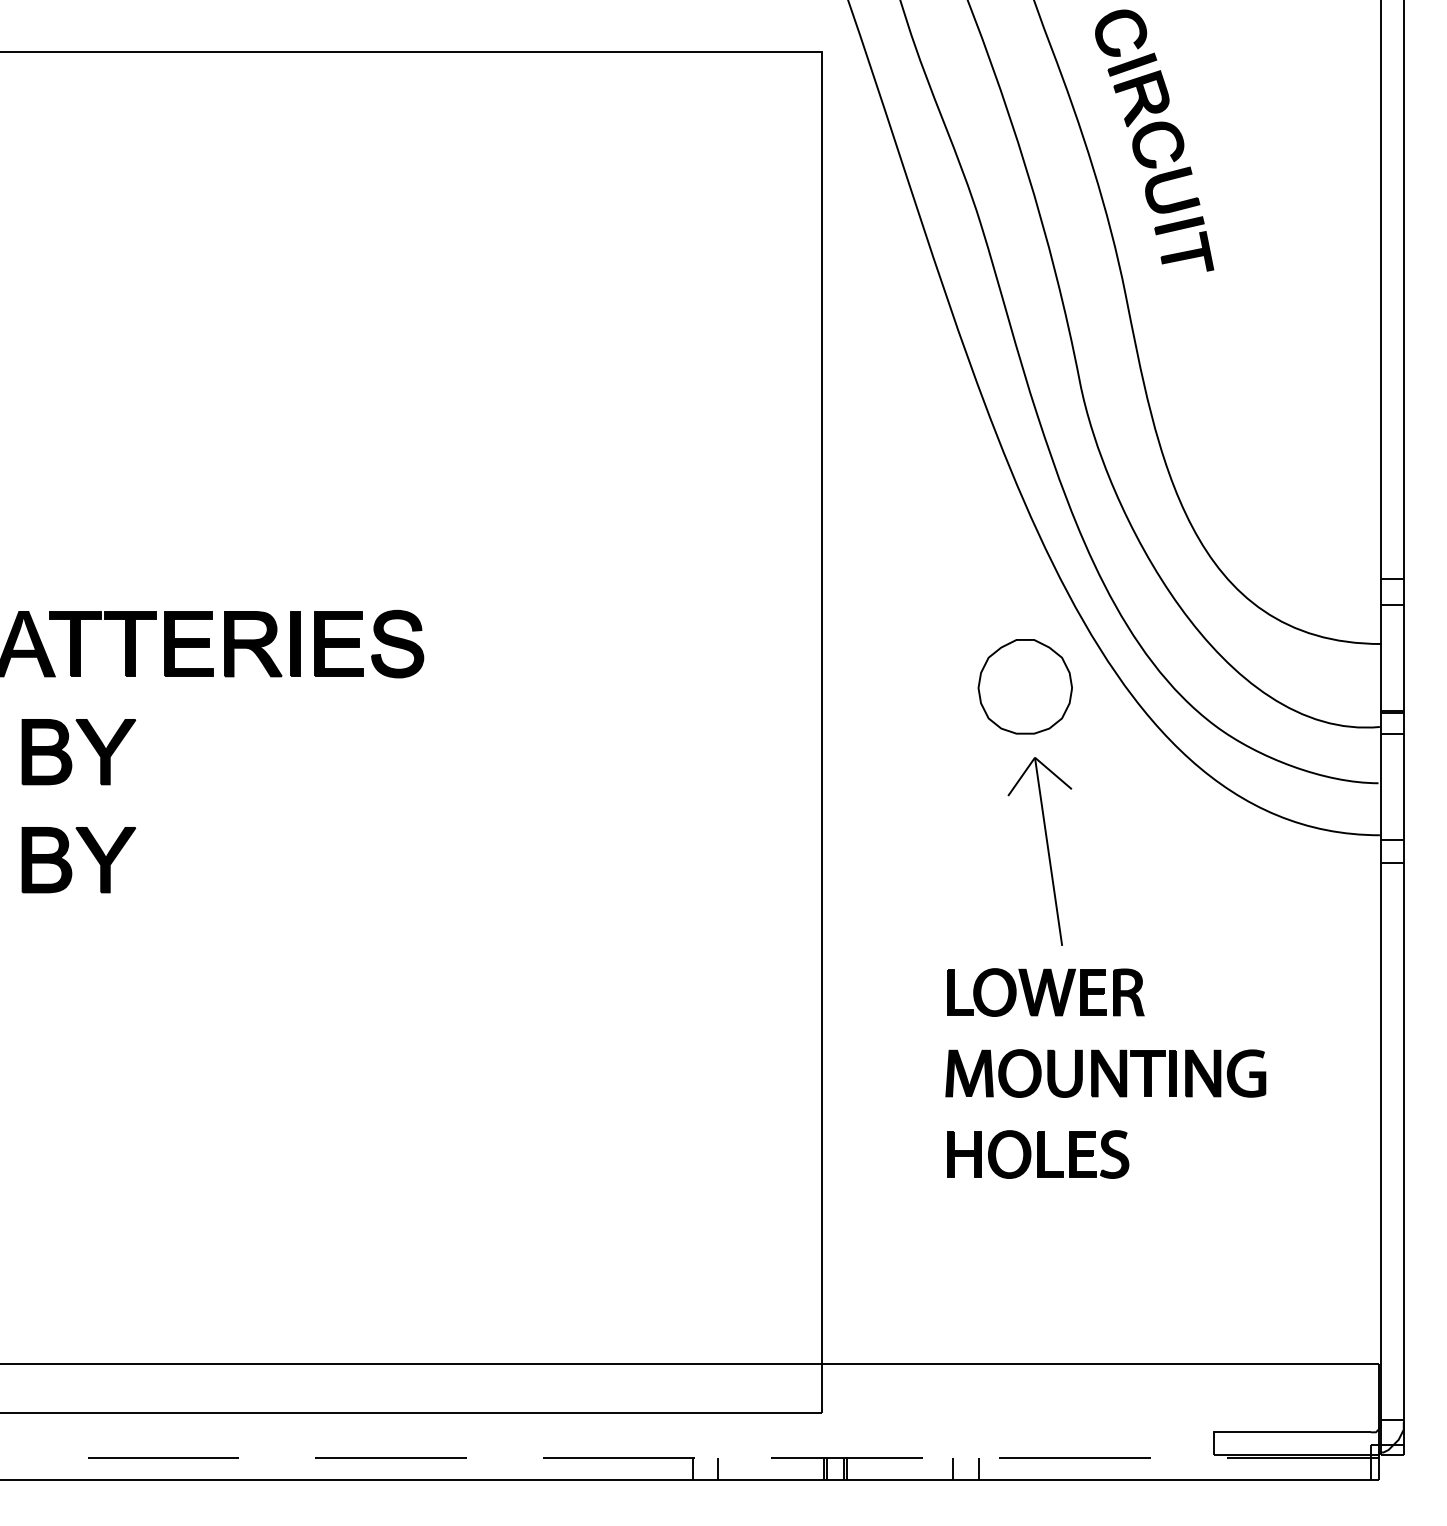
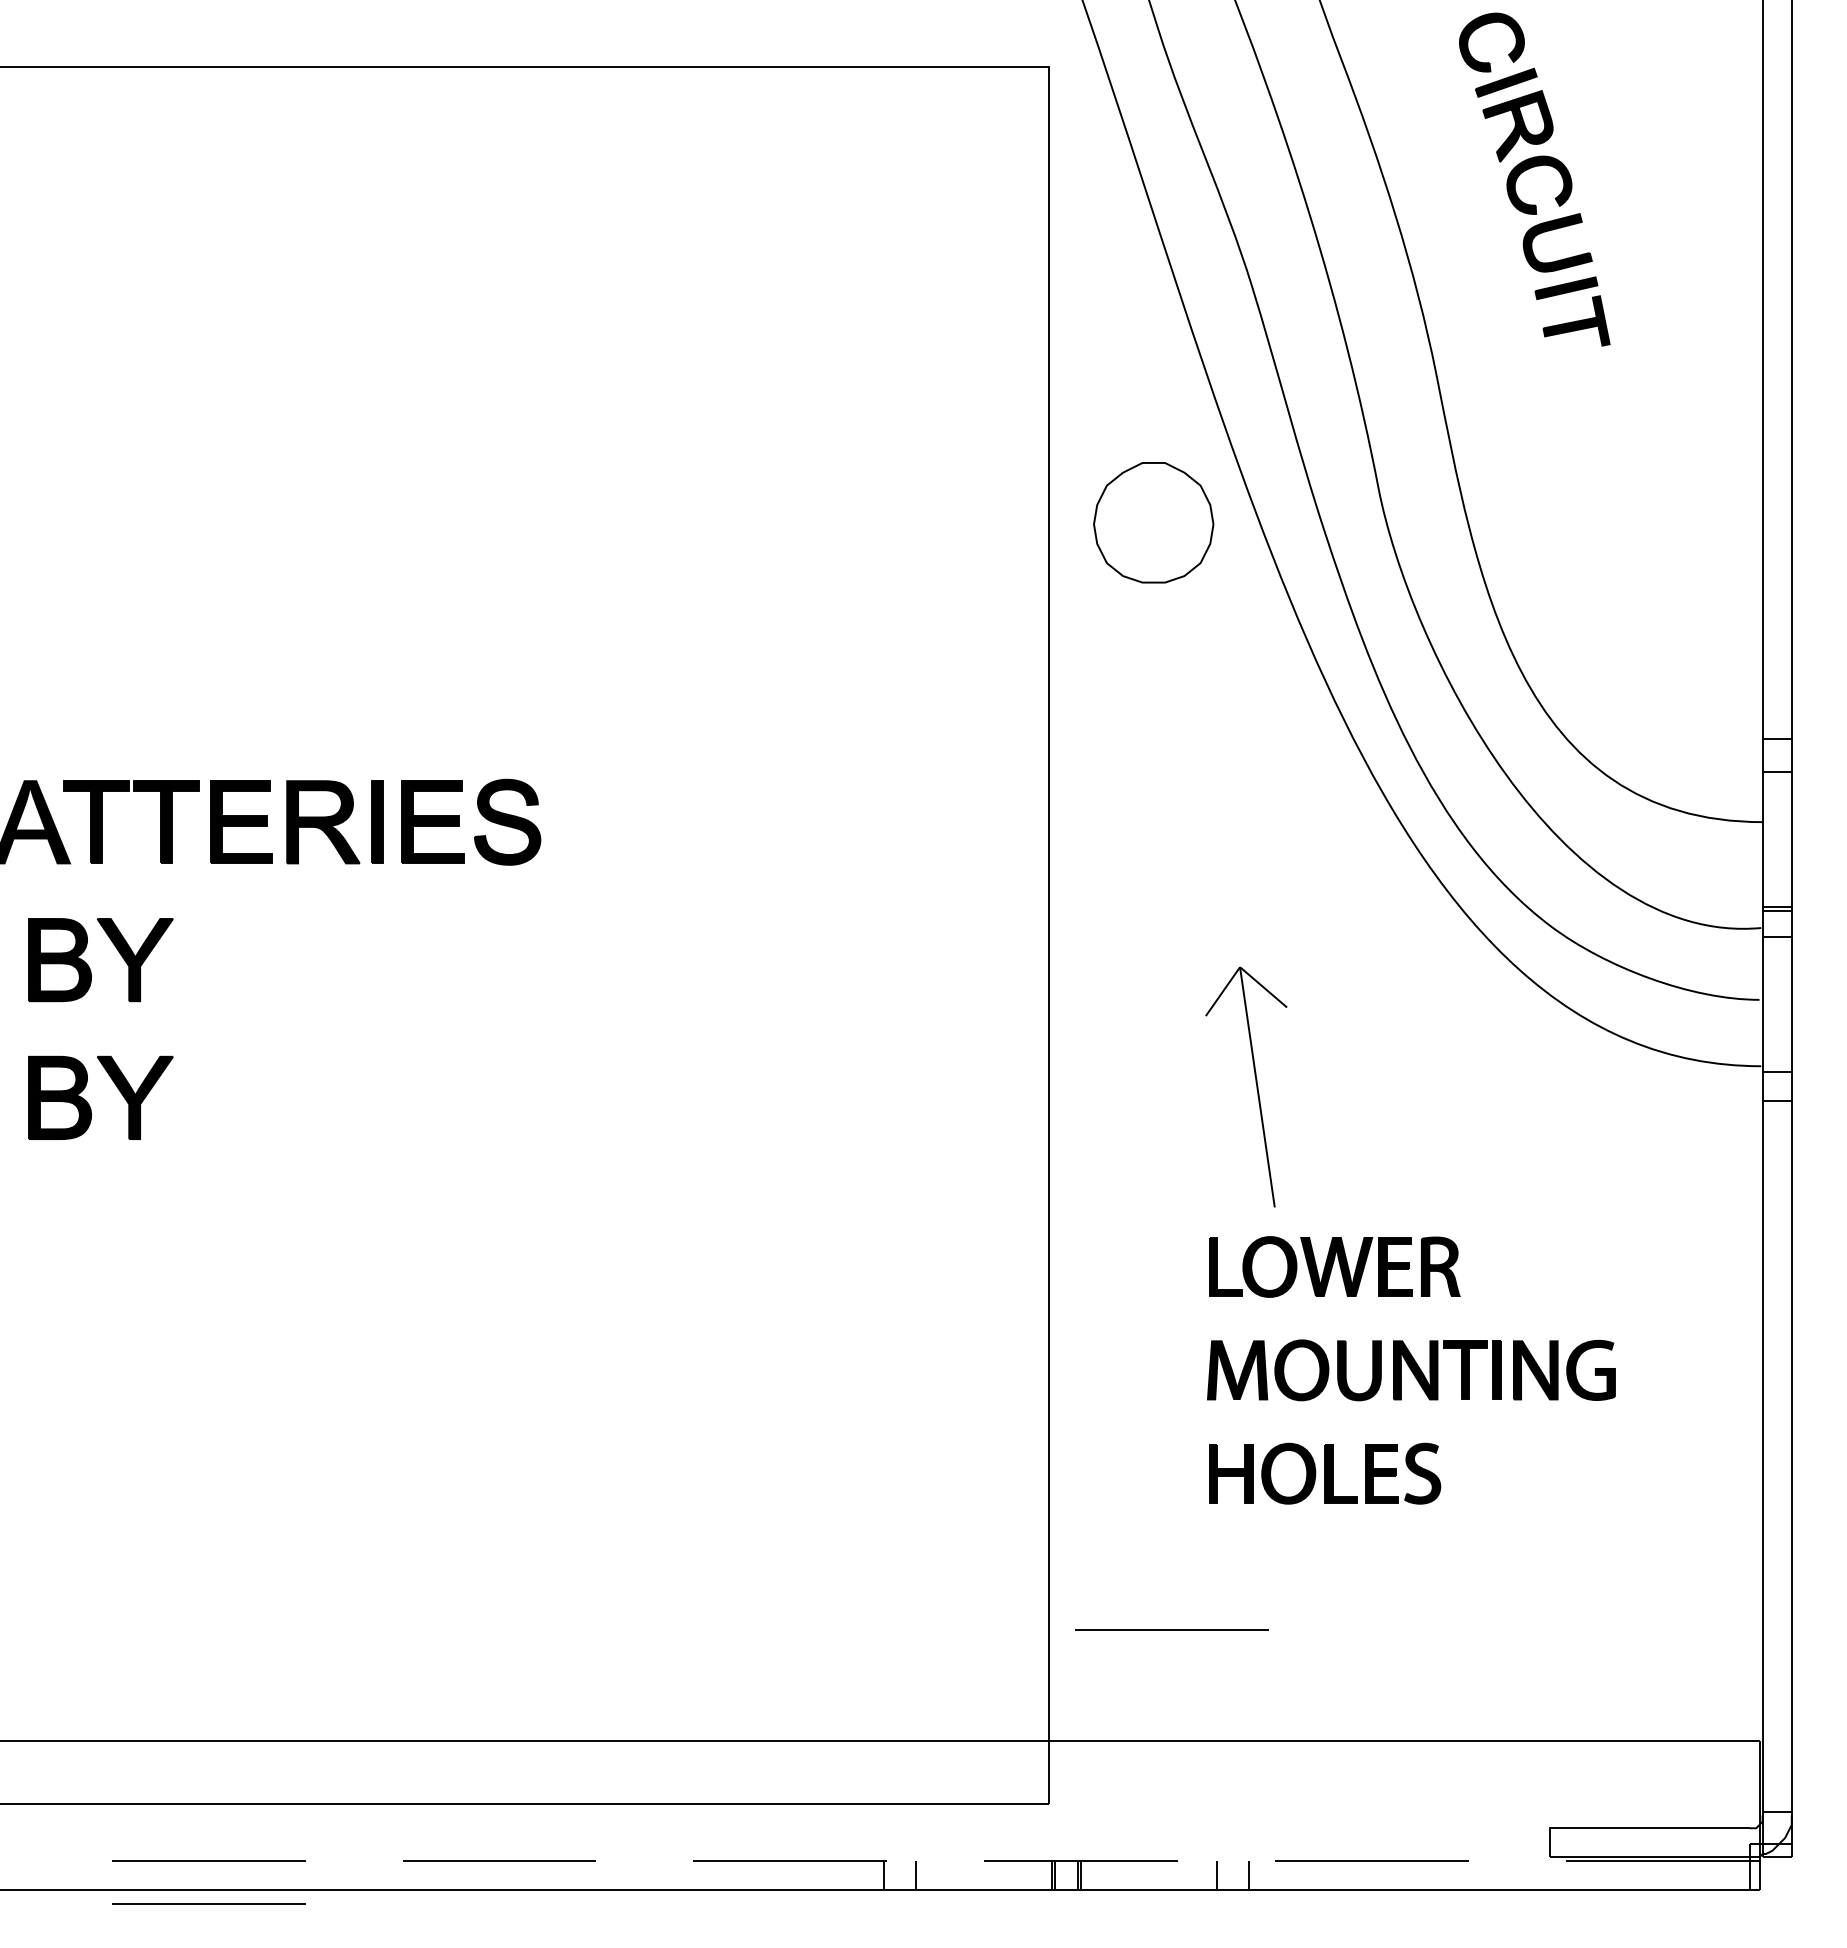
part: (1150, 132) -> (1529, 169), moved
part: (1025, 686) -> (1153, 522), moved
part: (1047, 848) -> (1255, 1082), moved
line: (917, 1276) -> (1171, 1629), added
line: (163, 1491) -> (208, 1903), added

